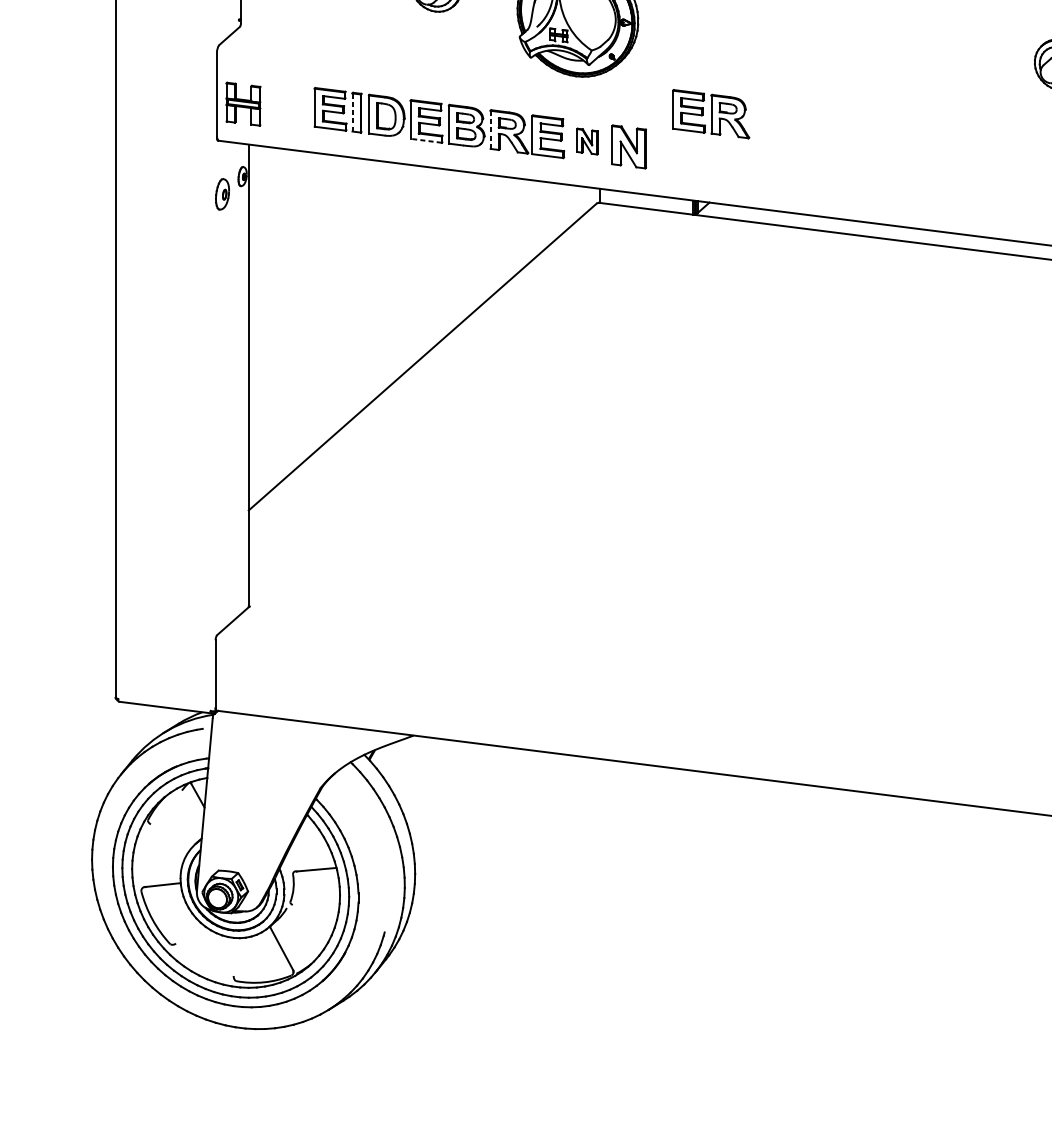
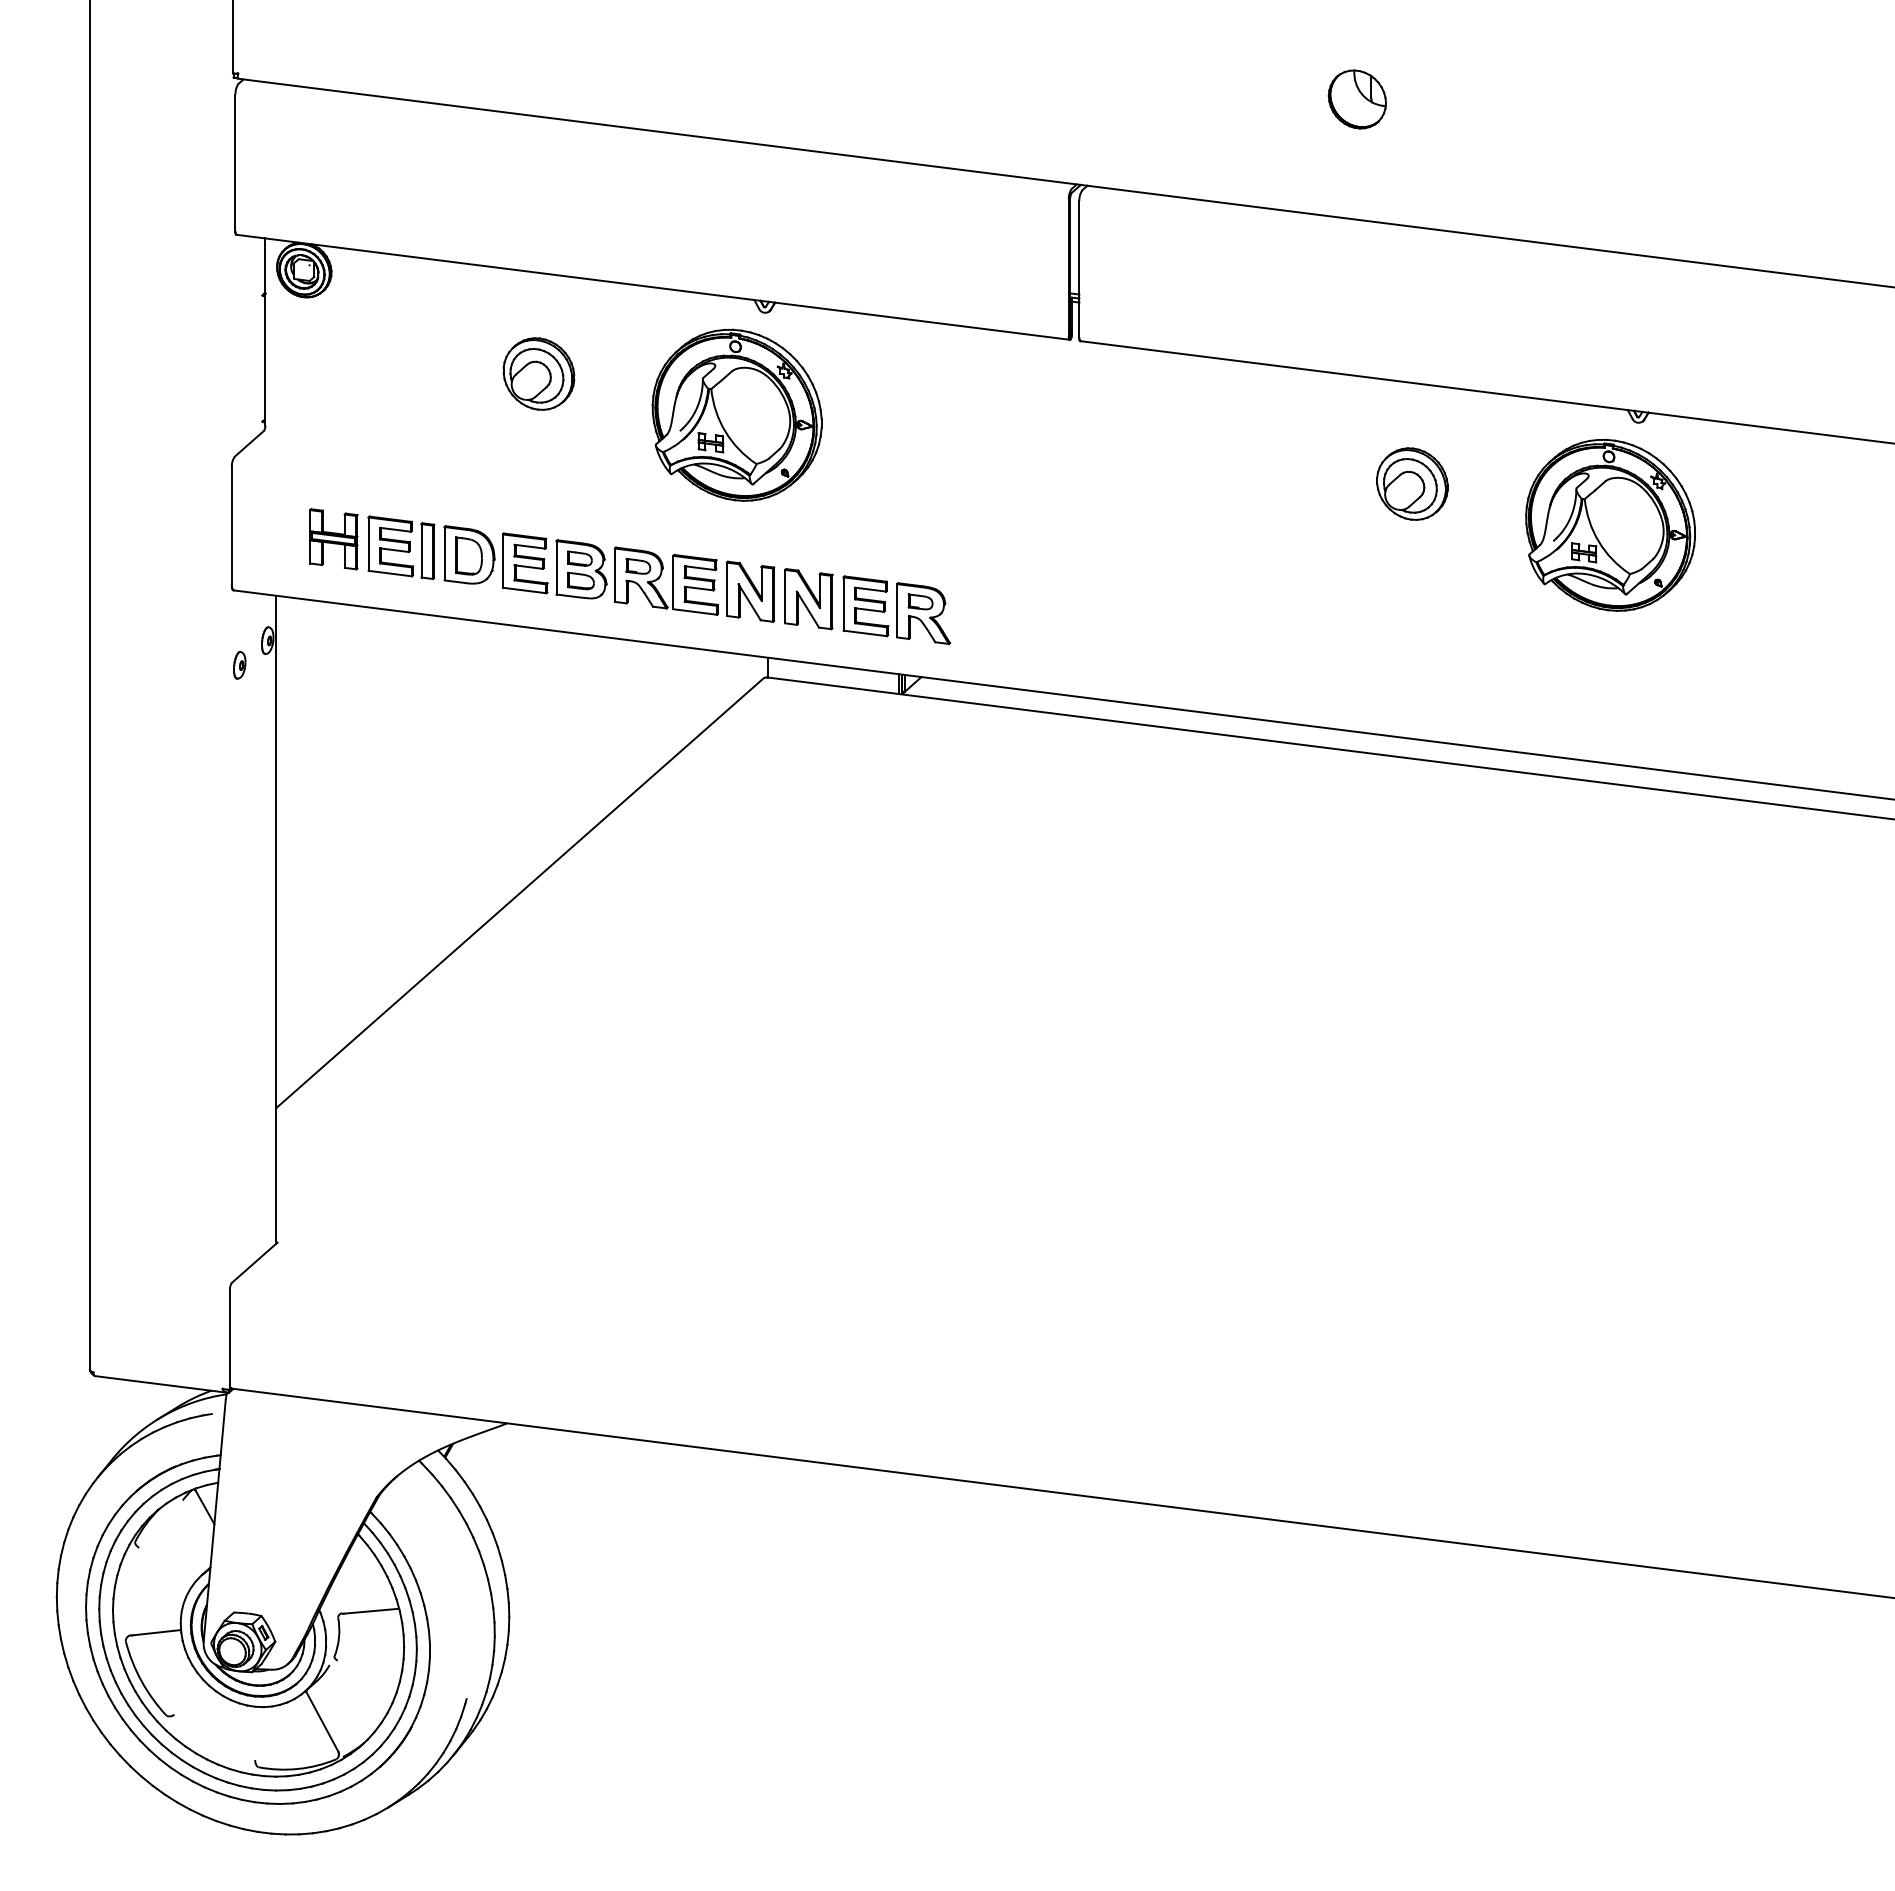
part: (243, 104) -> (333, 539), moved
line: (352, 112) -> (421, 550), dashed -> solid
part: (710, 114) -> (896, 610), moved
line: (490, 130) -> (614, 575), dashed -> solid
line: (426, 140) -> (524, 590), dashed -> solid
part: (587, 141) -> (750, 591), size x1.67
part: (222, 193) -> (239, 664), size x0.62

